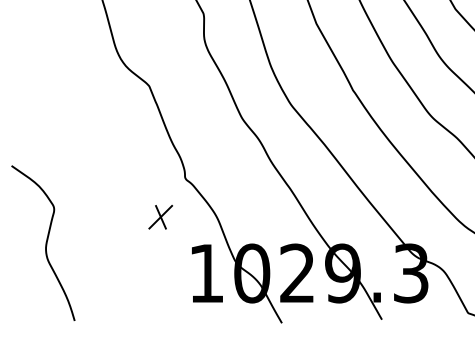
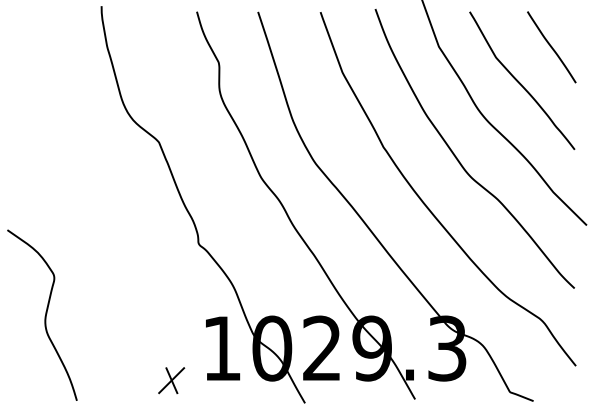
part: (160, 217) -> (171, 380), moved

